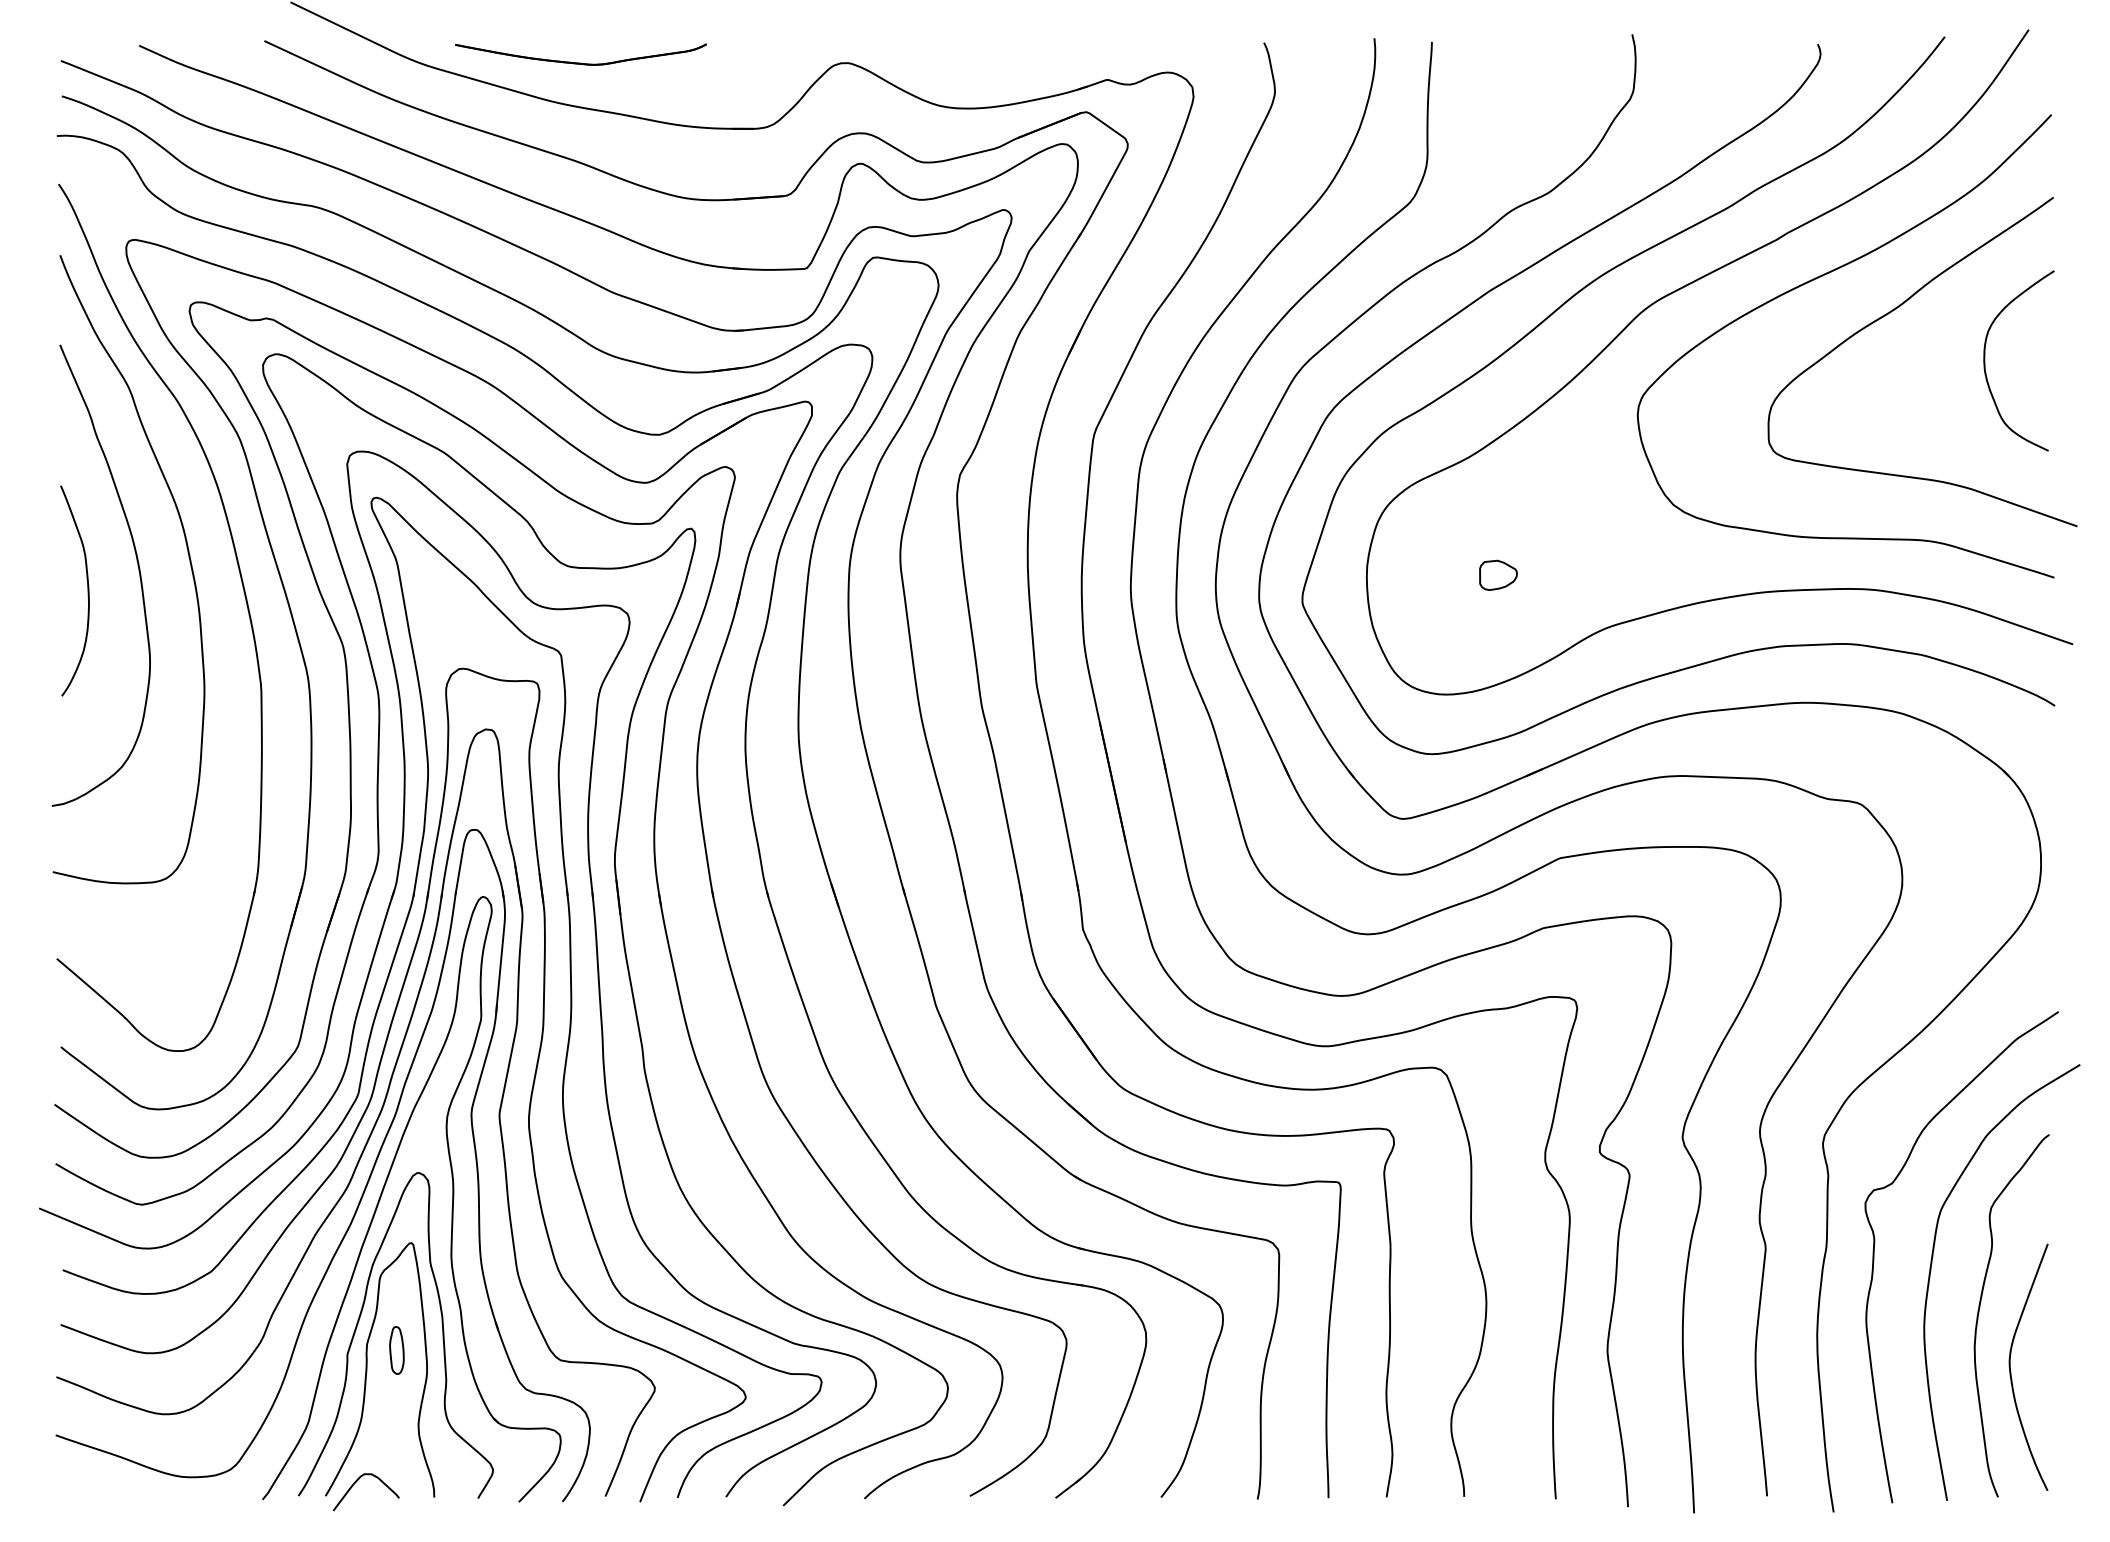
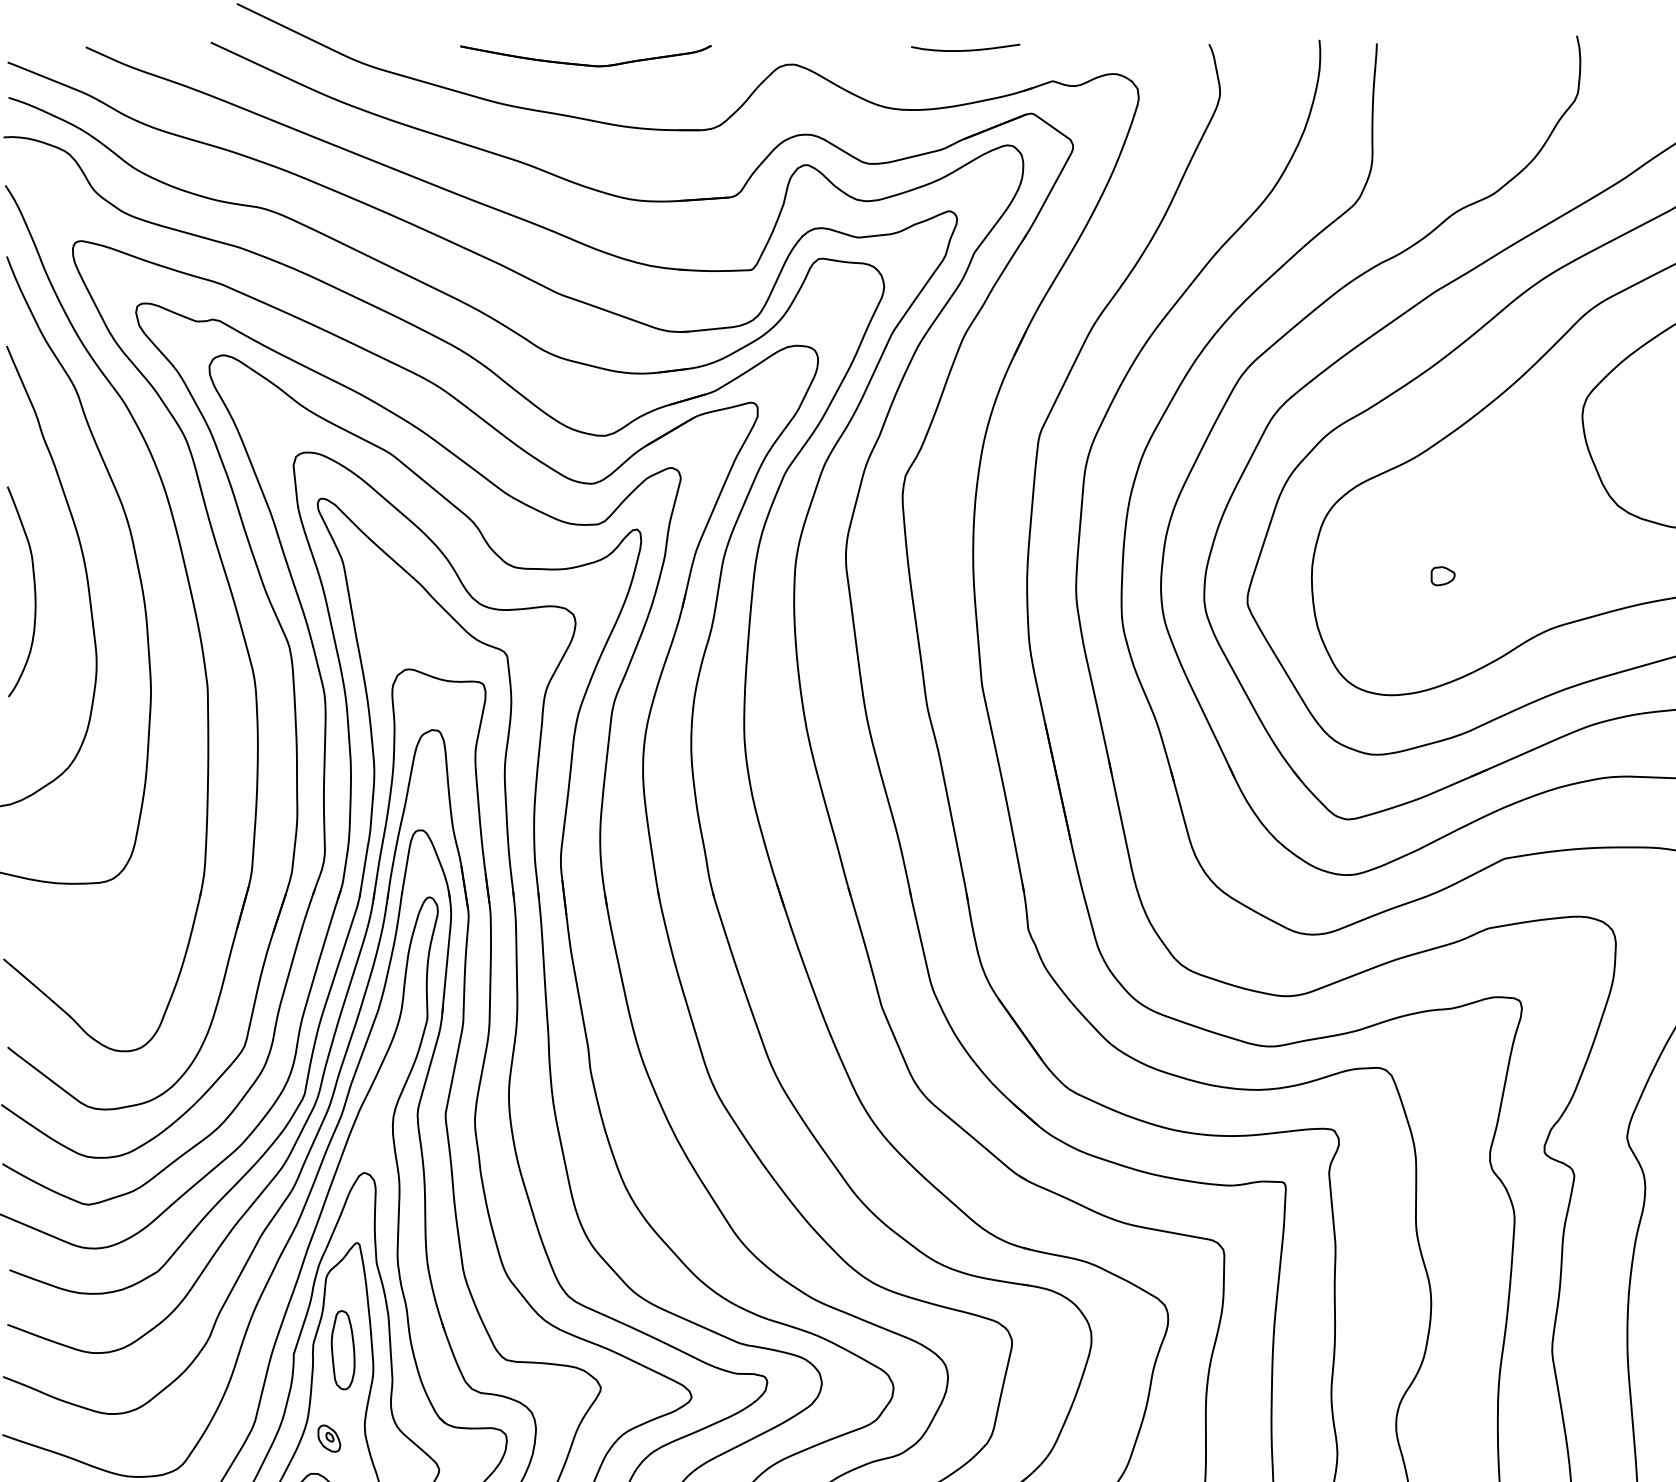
curve: (1019, 48) -> (964, 50), added
part: (580, 62) -> (585, 63), moved
part: (1497, 575) -> (1442, 576), size x0.62
part: (396, 1350) -> (342, 1350), size x1.67
part: (382, 1438) -> (328, 1438), added

